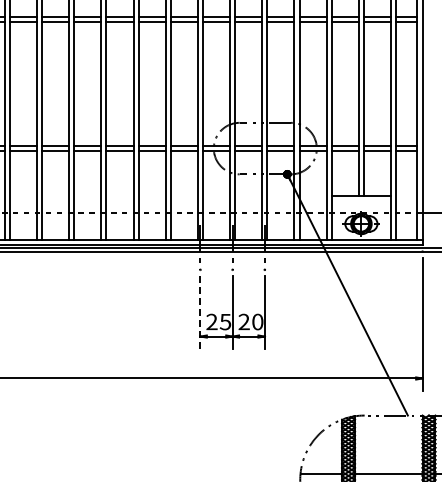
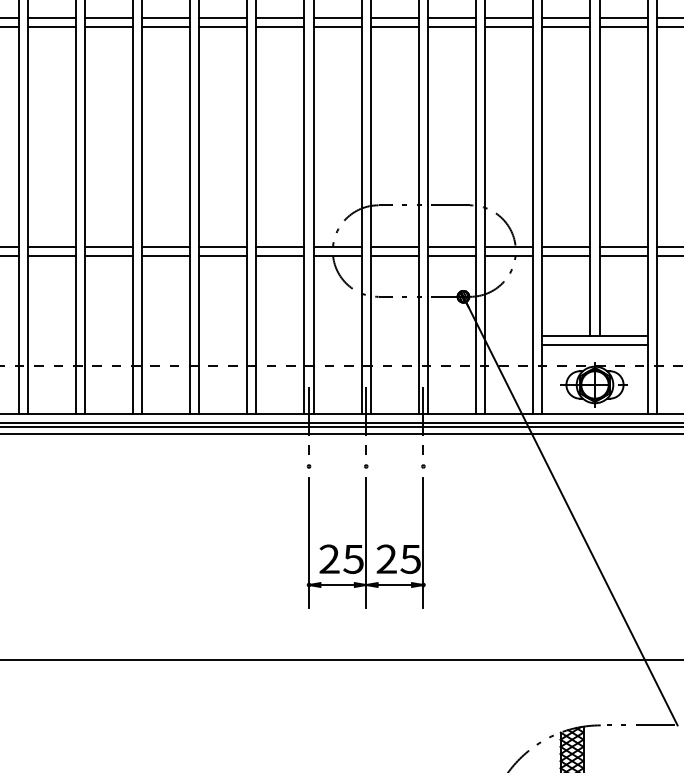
line: (361, 201) -> (595, 345), added
line: (200, 312) -> (309, 542), dashed -> solid
text: (257, 321) -> (410, 558), 20 -> 25

